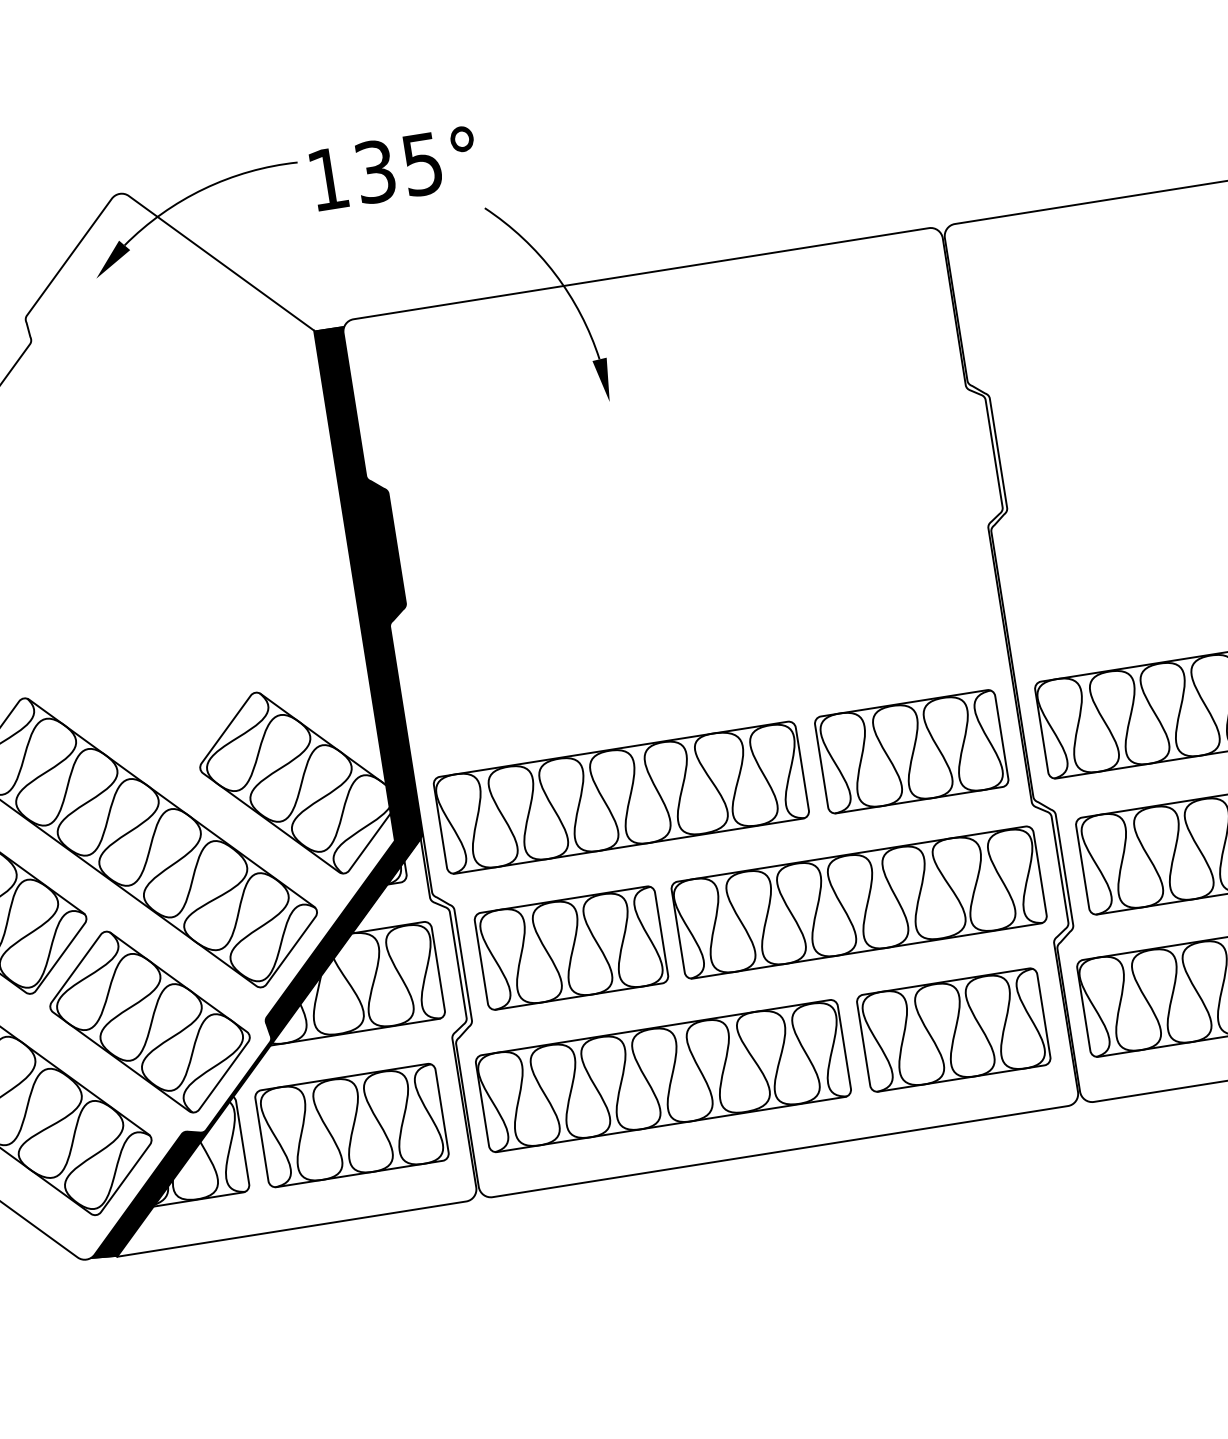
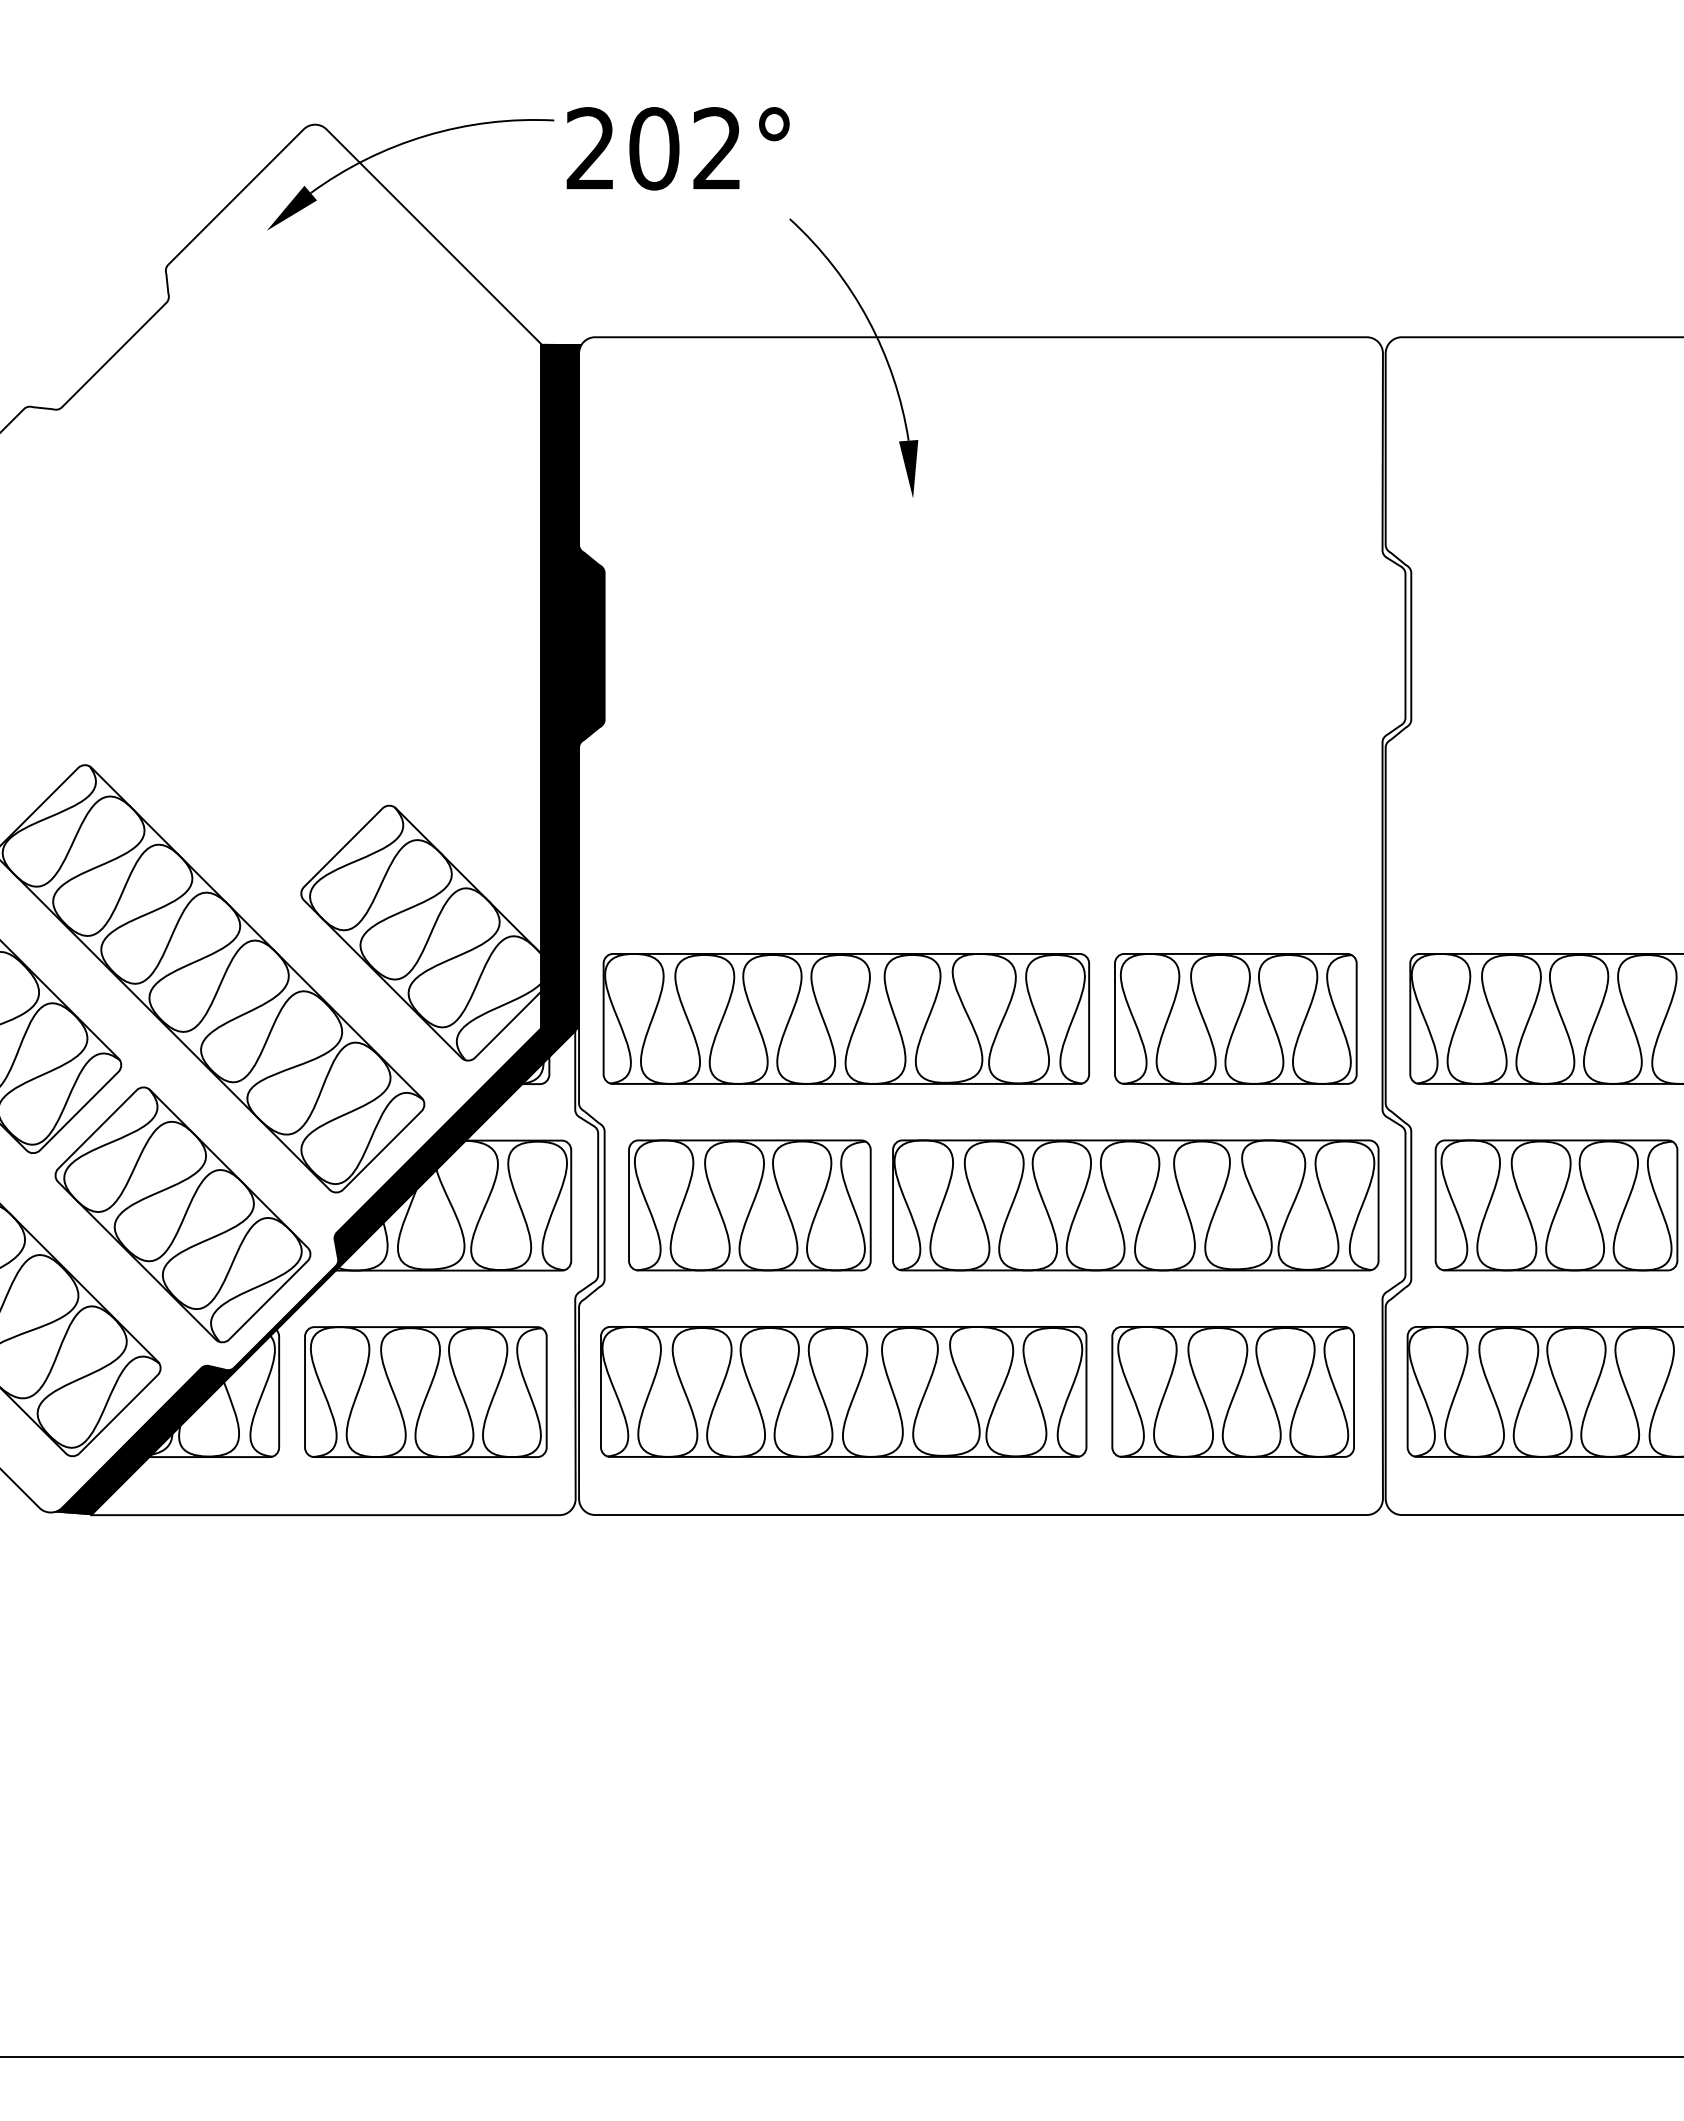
text: (374, 171) -> (653, 148), 135° -> 202°

